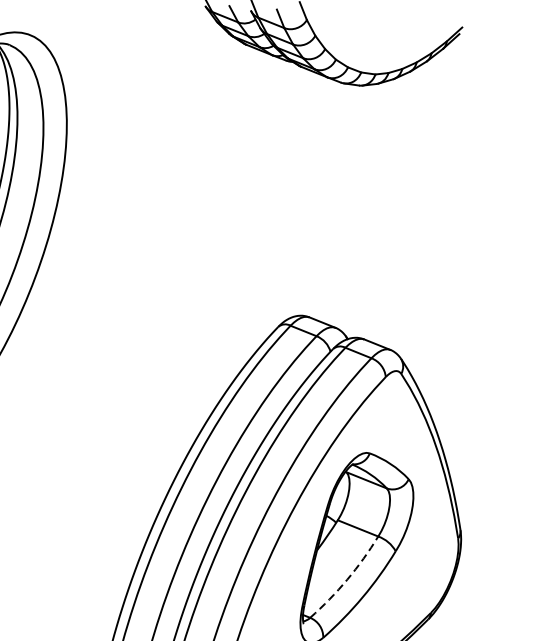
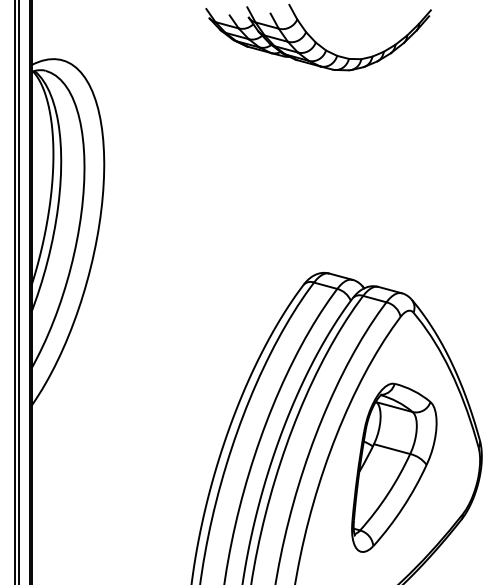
arc: (347, 580) -> (388, 494), dashed -> solid

